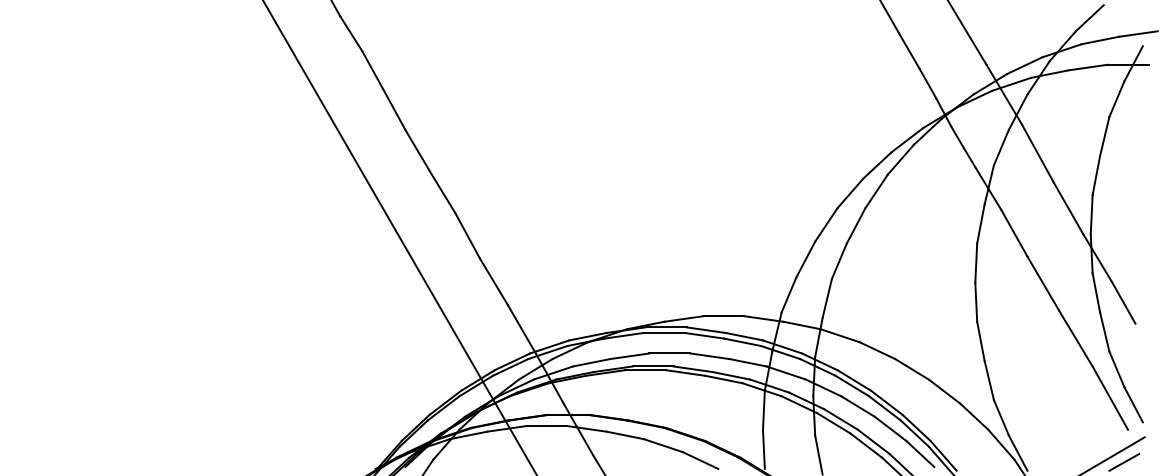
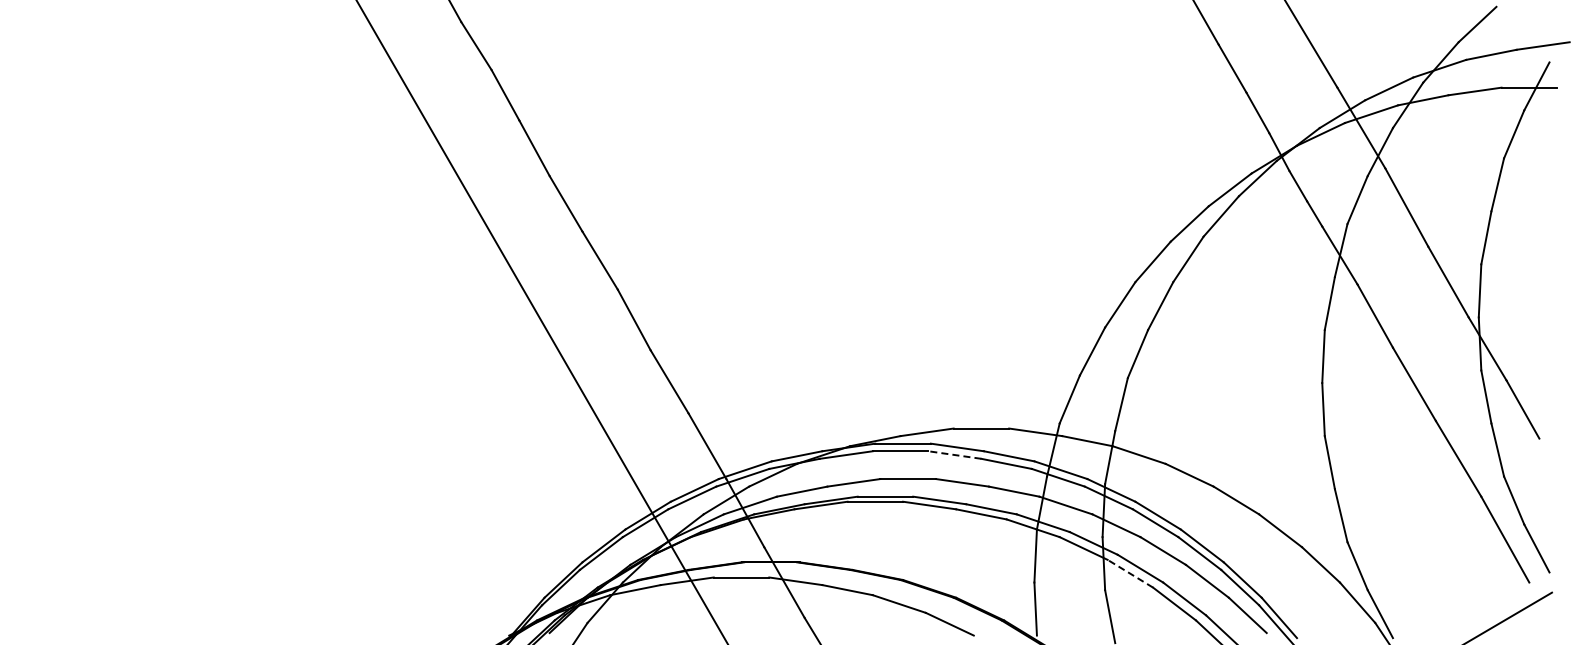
line: (704, 336) -> (954, 455), solid -> dashed
line: (833, 423) -> (1130, 573), solid -> dashed
line: (1124, 462) -> (1524, 626), removed

